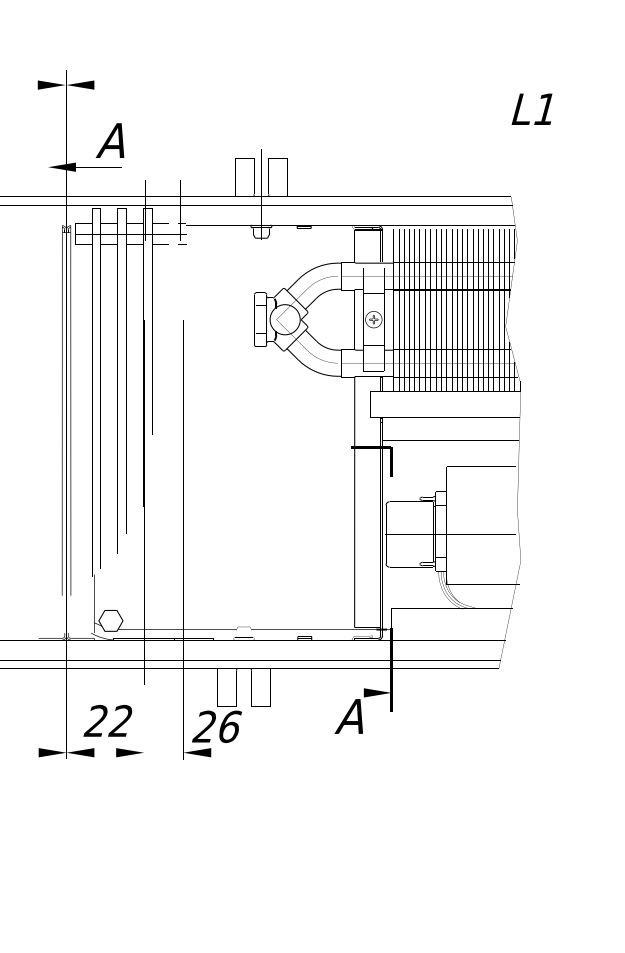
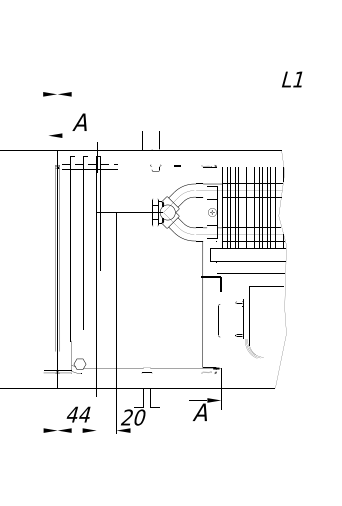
text: (532, 109) -> (292, 79), moved
text: (107, 720) -> (78, 414), 22 -> 44
text: (229, 726) -> (139, 417), 26 -> 20

